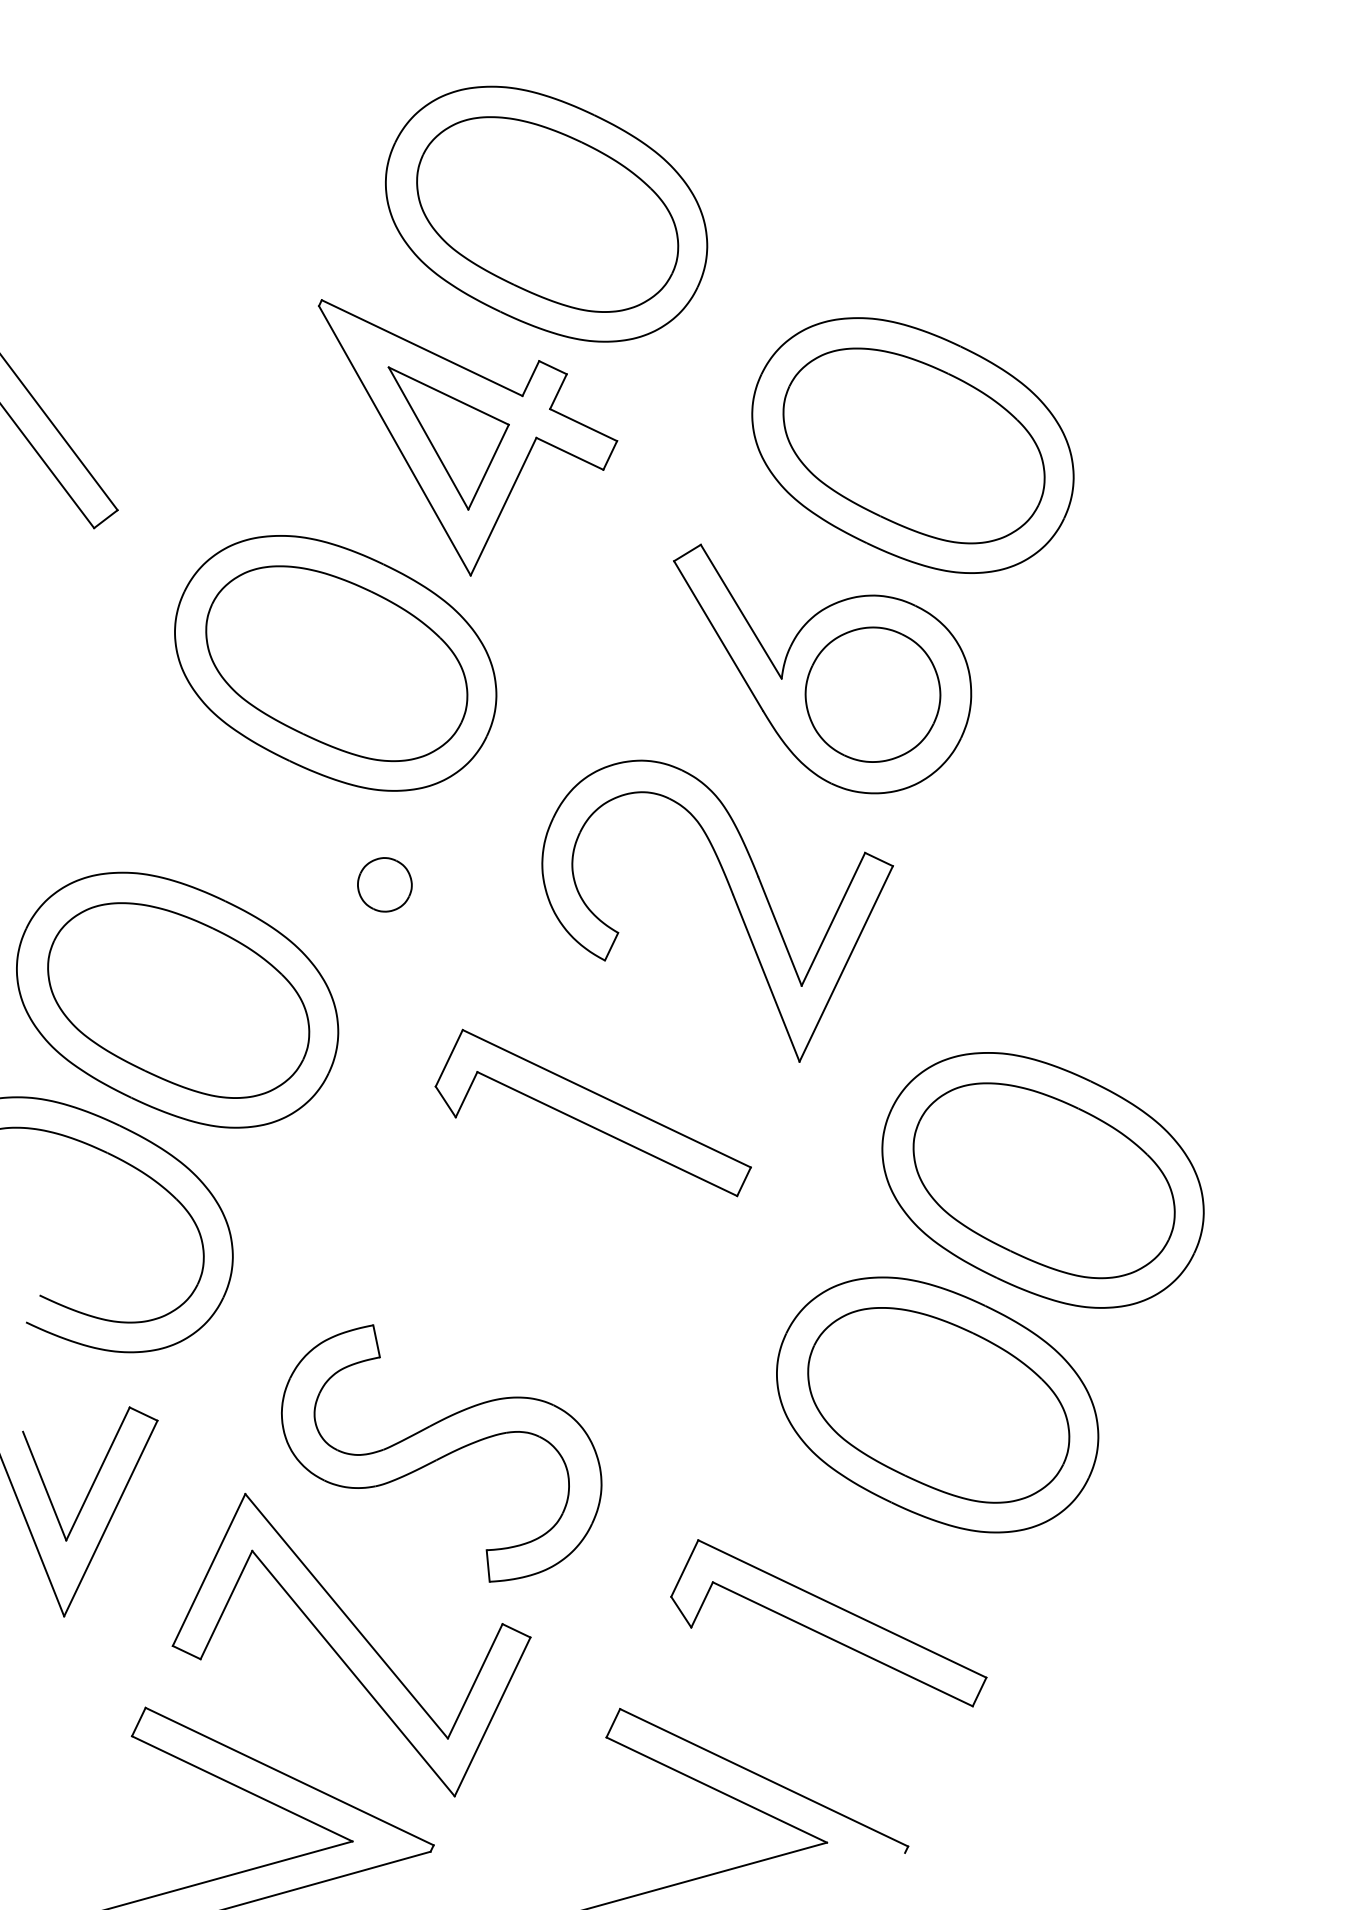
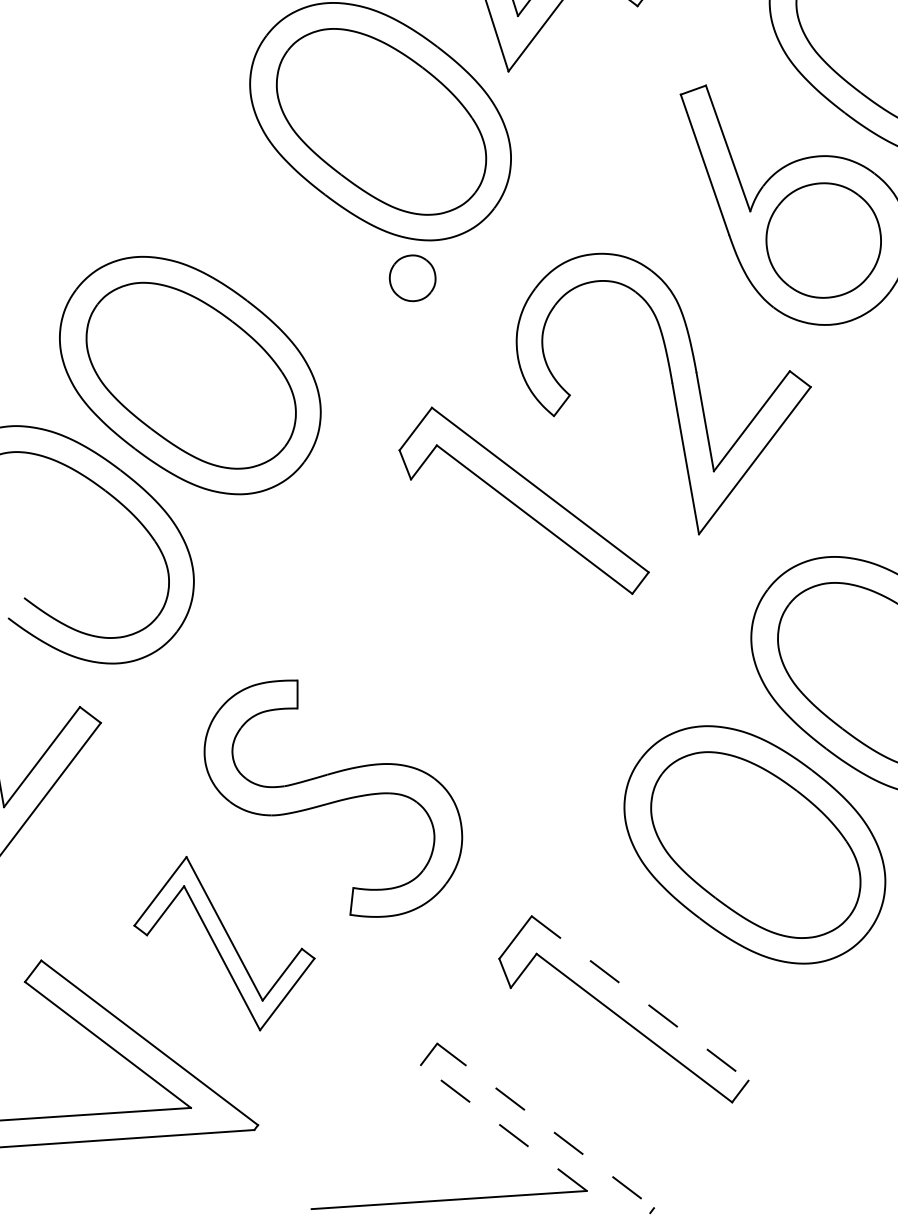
part: (384, 884) -> (412, 277), moved
part: (592, 1112) -> (525, 499), moved
line: (842, 1608) -> (640, 998), solid -> dashed
part: (351, 1644) -> (224, 943), size x0.6
line: (764, 1777) -> (545, 1125), solid -> dashed
line: (716, 1789) -> (503, 1127), solid -> dashed

